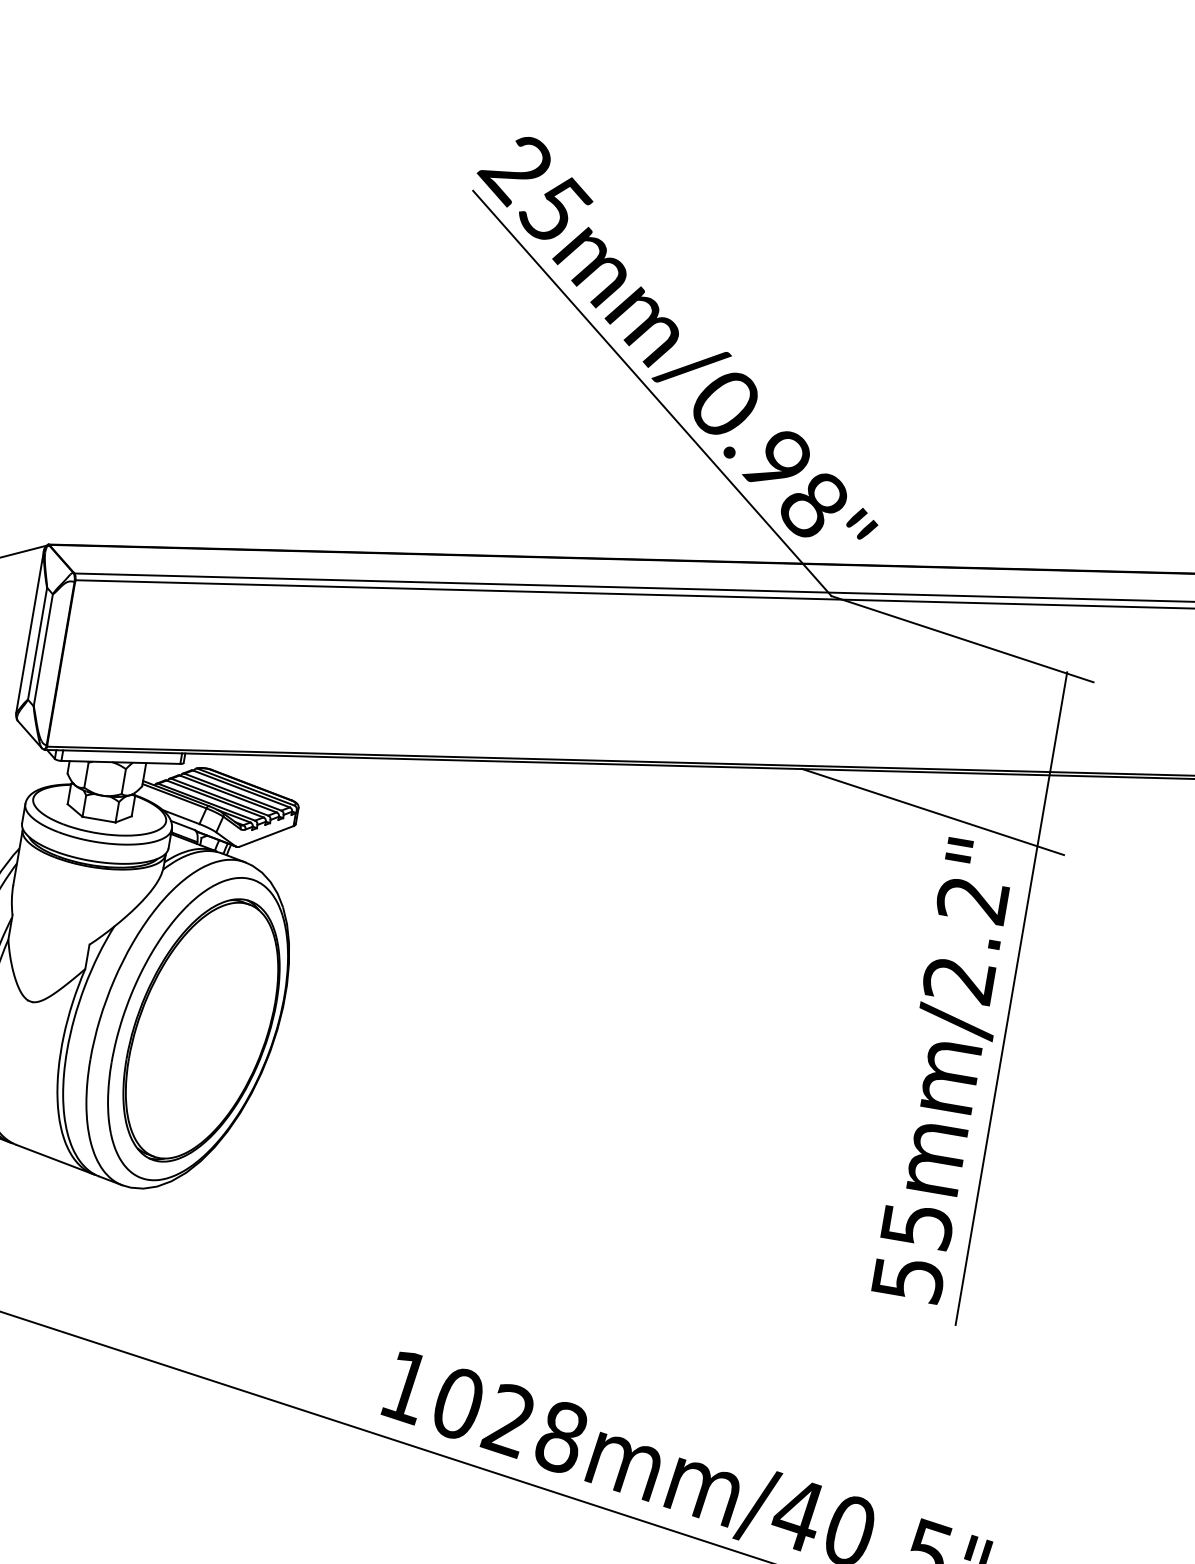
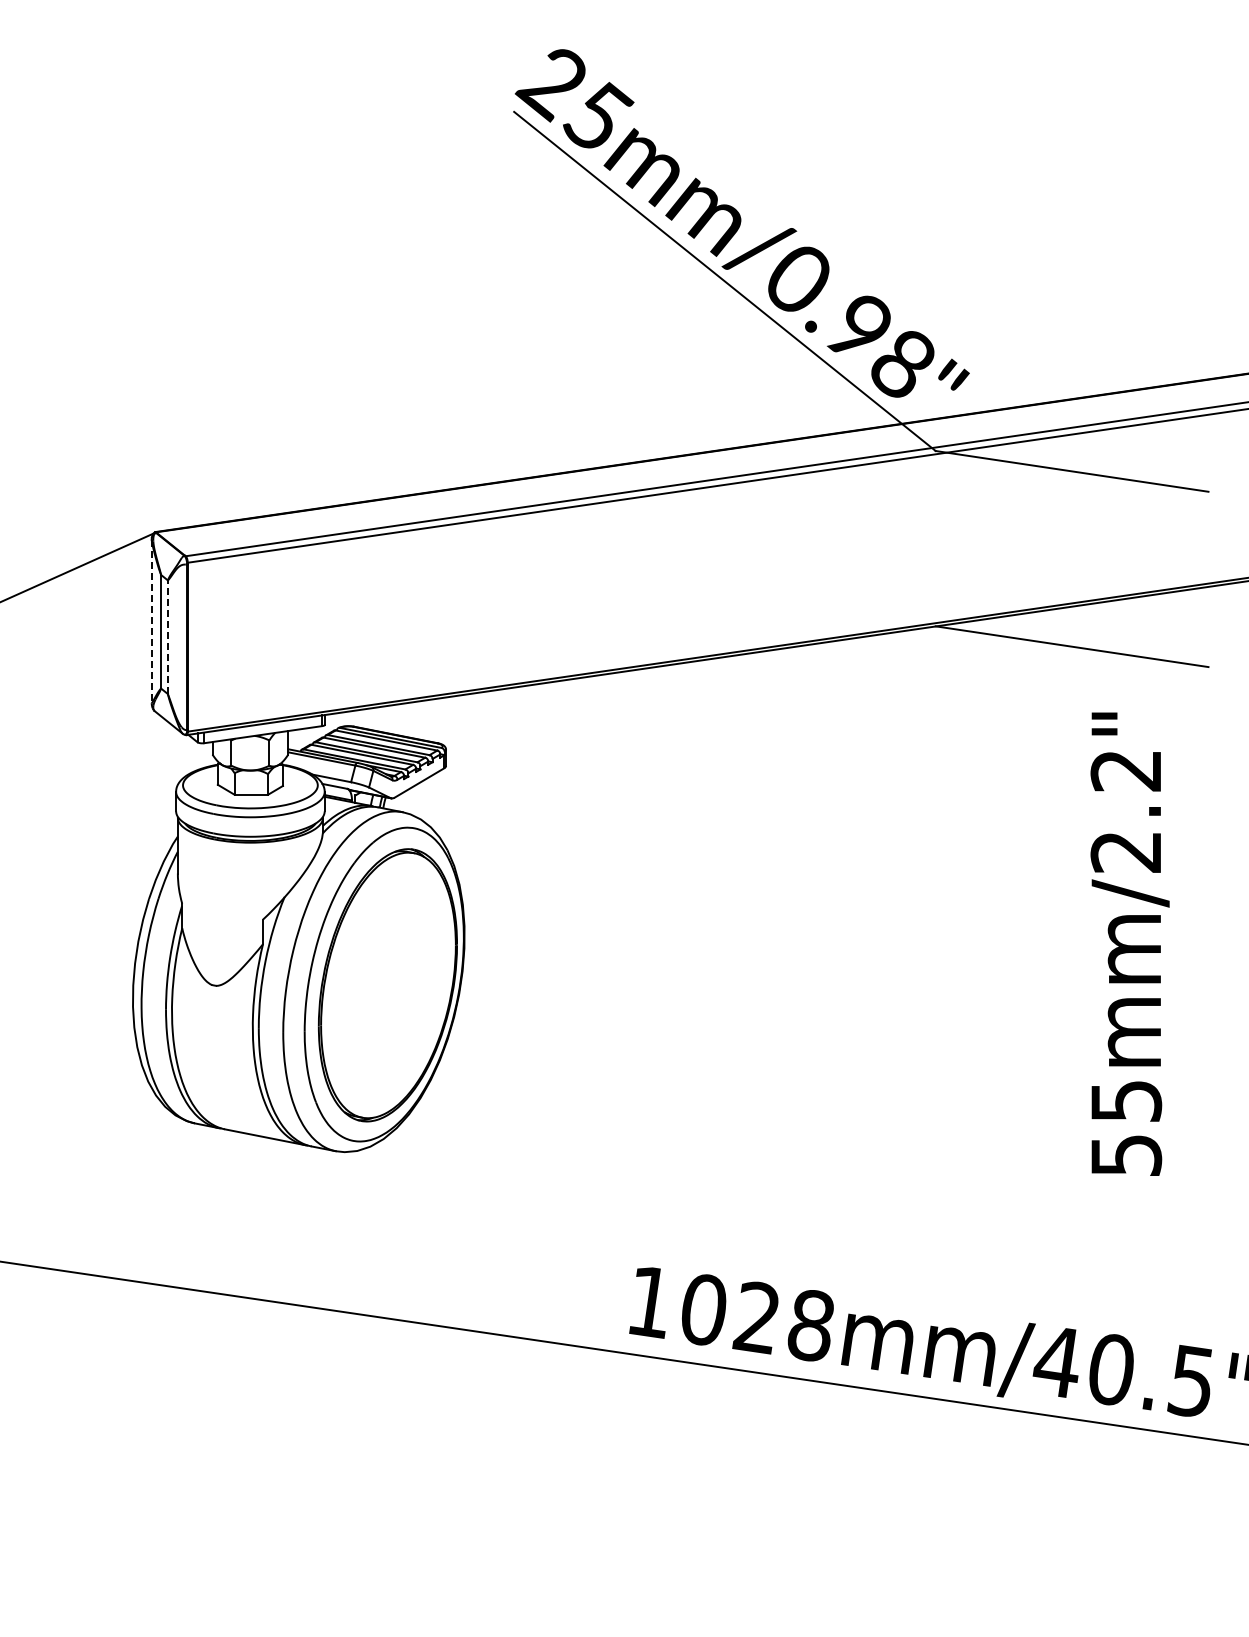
line: (29, 632) -> (151, 621), solid -> dashed
line: (42, 650) -> (167, 637), solid -> dashed
line: (1011, 998) -> (1180, 817), removed
text: (946, 1070) -> (1129, 943), moved

